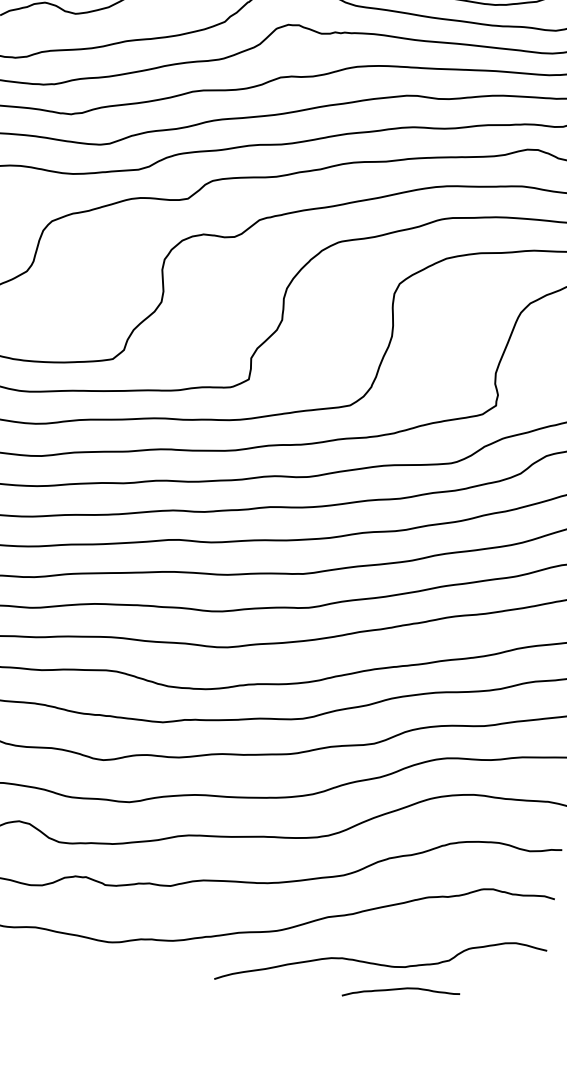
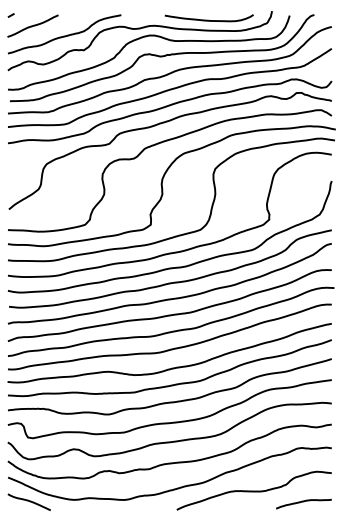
curve: (400, 991) -> (303, 502), moved

